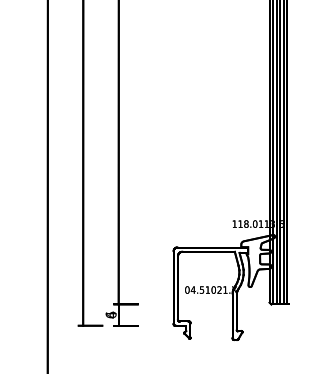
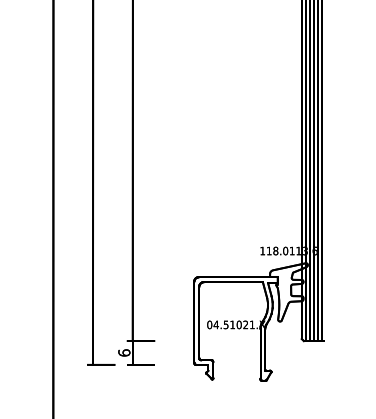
text: (110, 314) -> (123, 352), 4 -> 6

